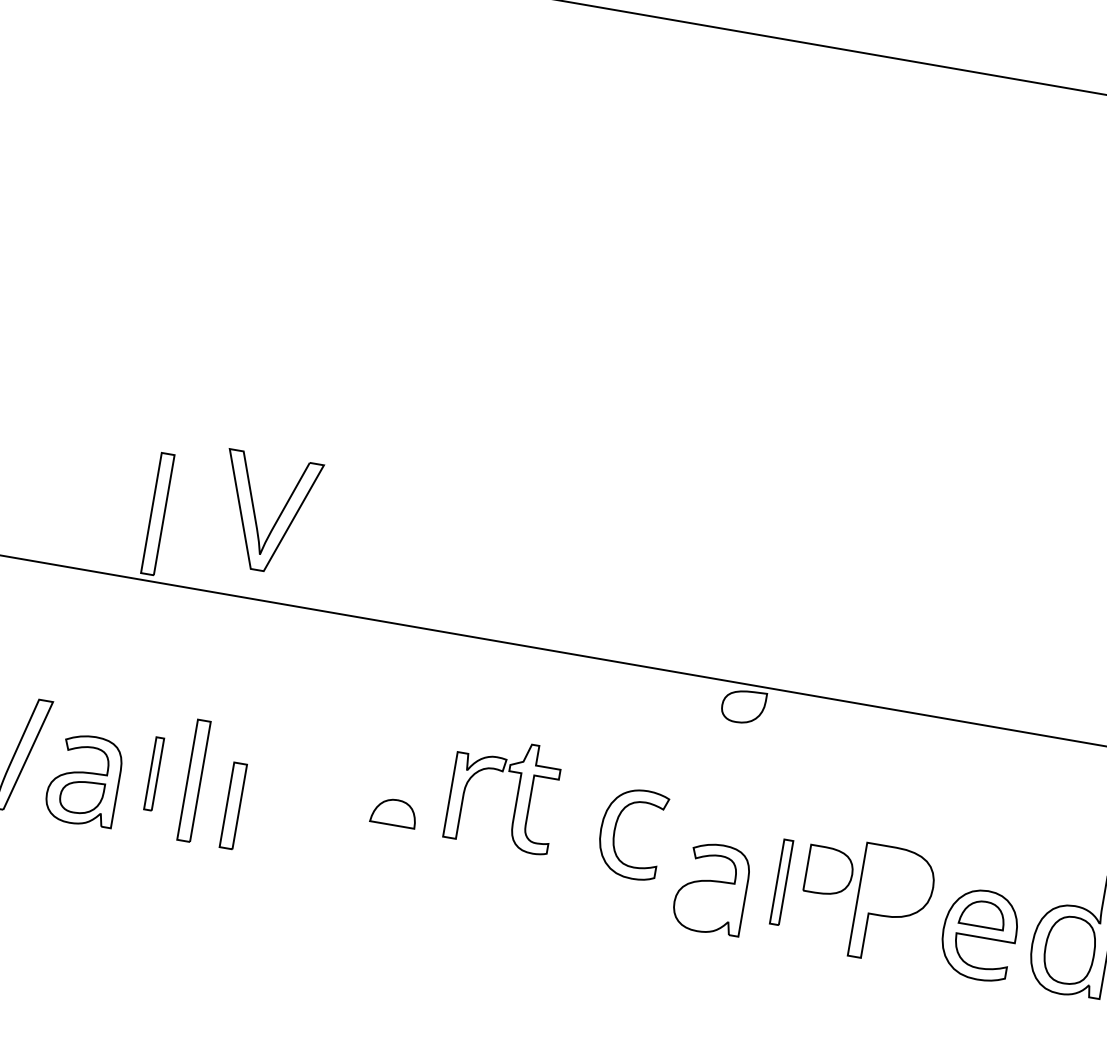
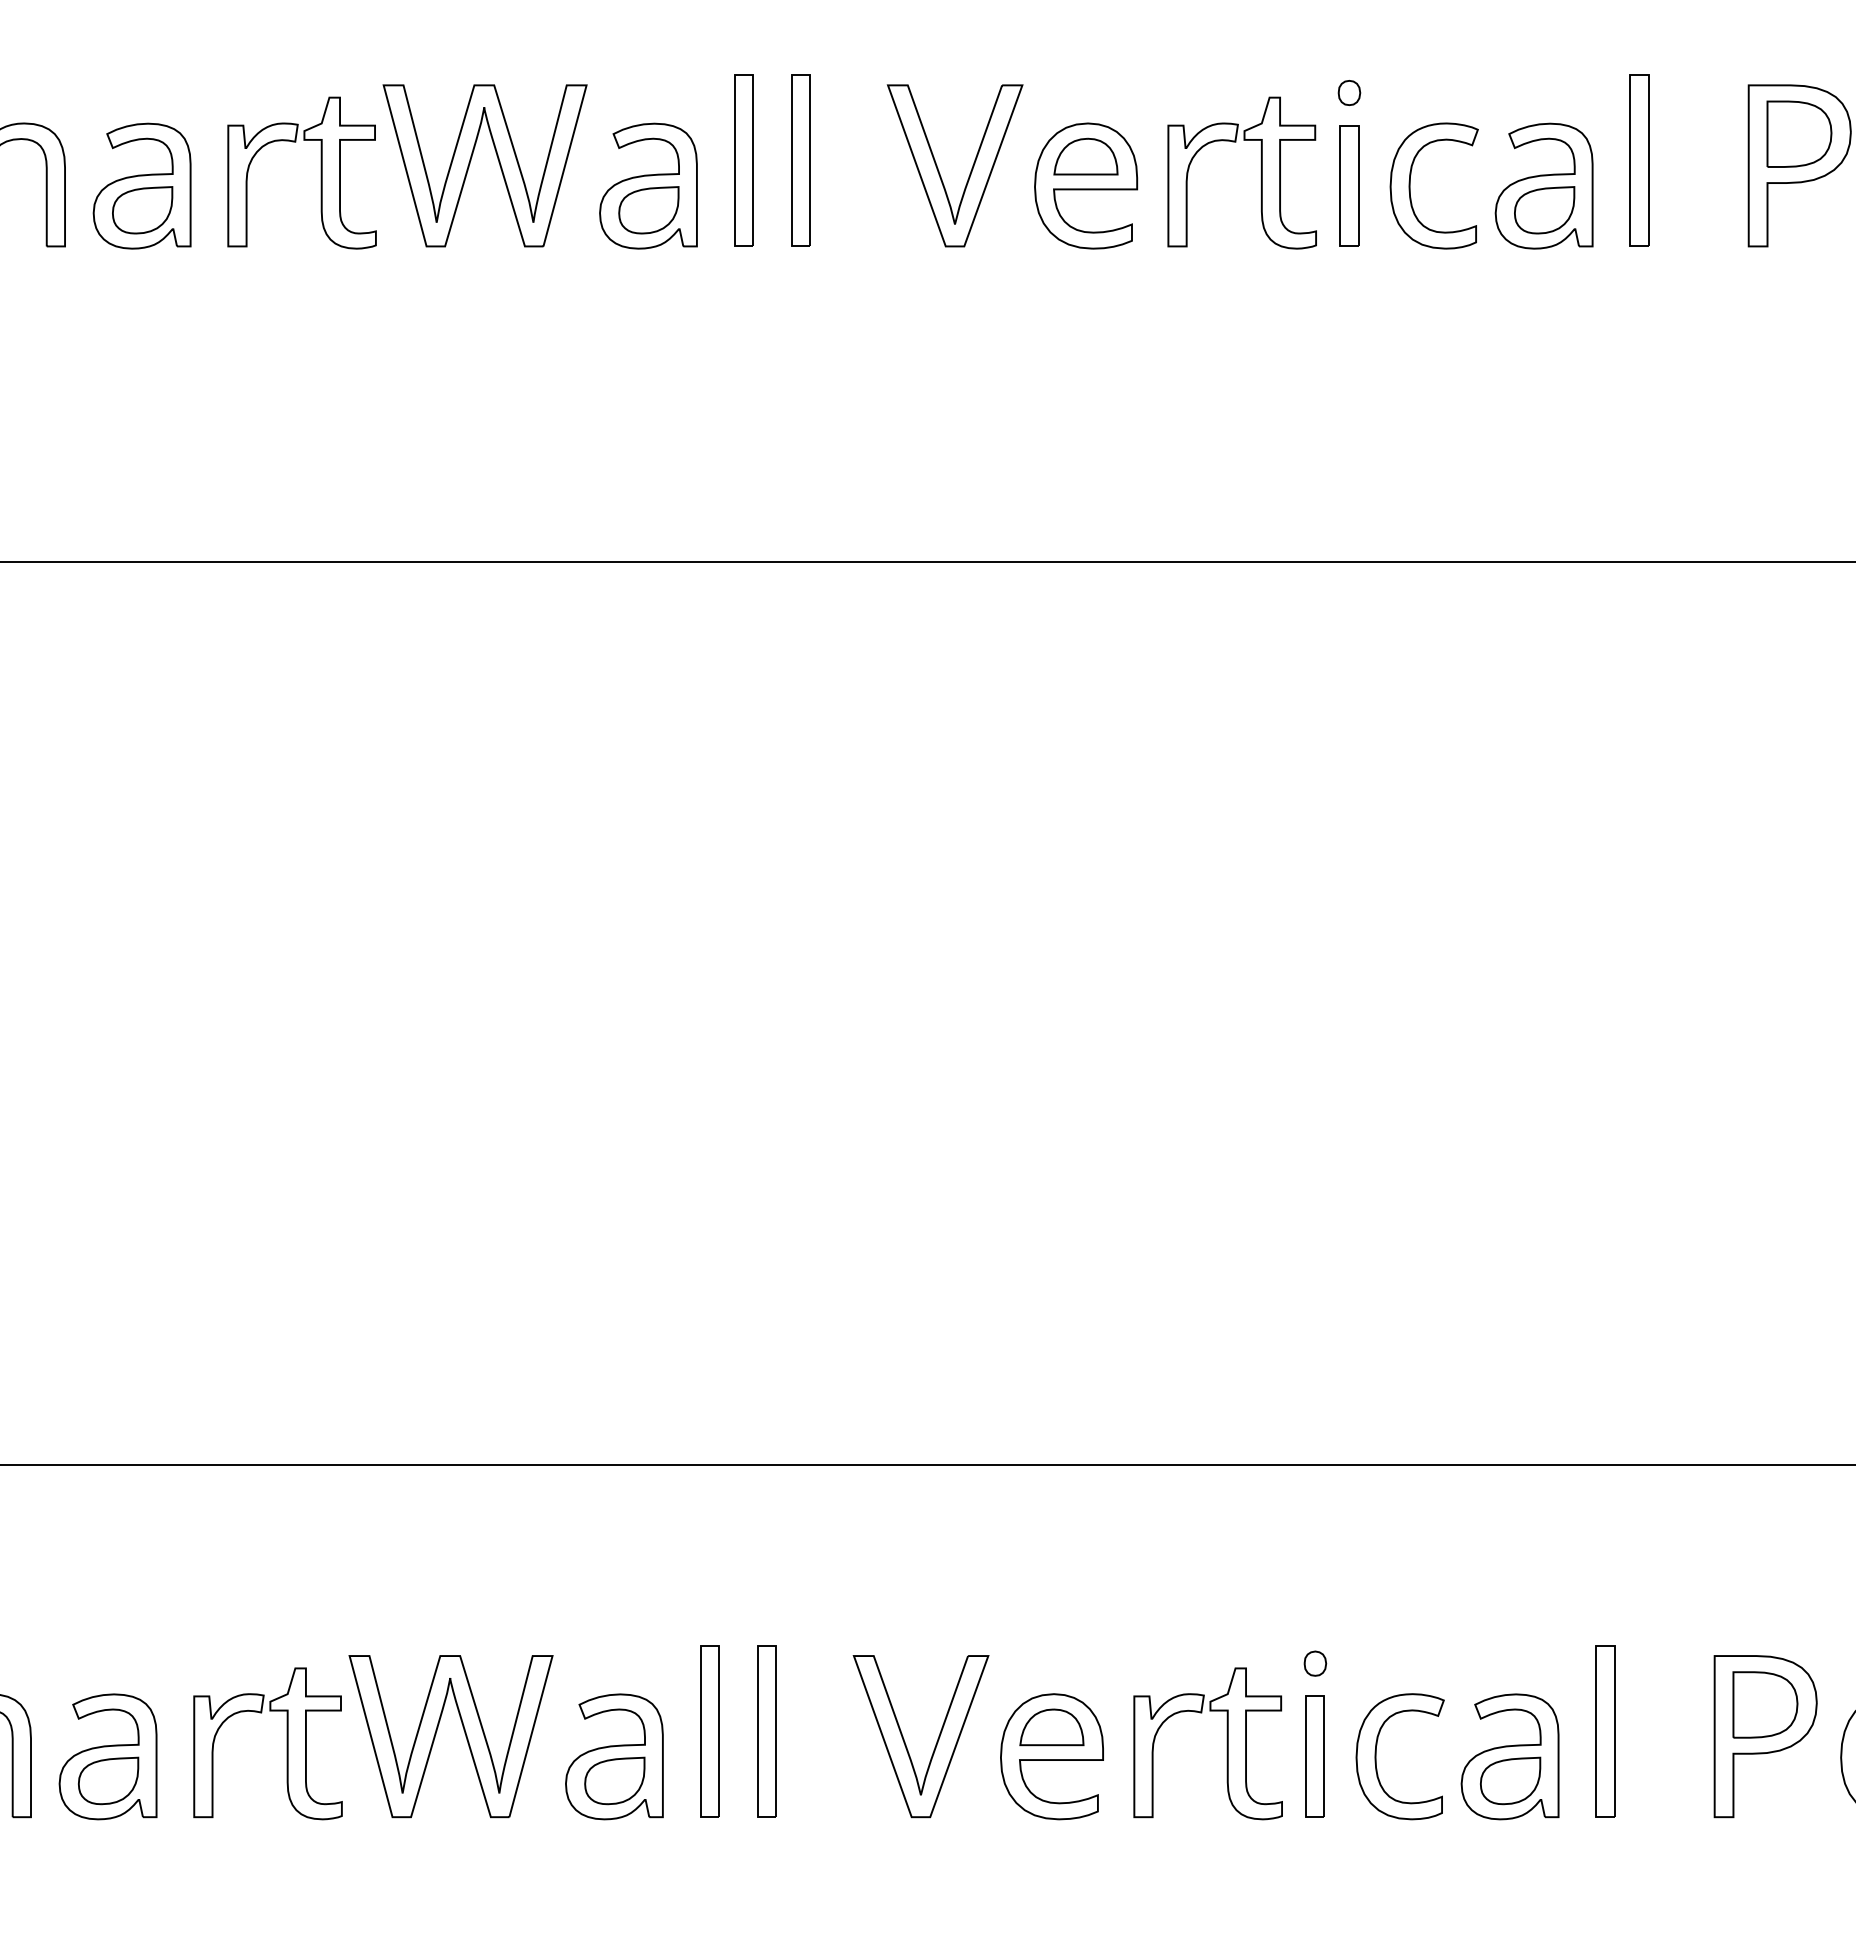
part: (157, 514) -> (652, 1370), removed
part: (255, 515) -> (905, 1741), moved
part: (743, 706) -> (1510, 1780), moved
part: (153, 773) -> (709, 1731), size x1.67
part: (516, 796) -> (1226, 1743), moved
part: (586, 799) -> (1315, 1663), added
part: (232, 805) -> (1314, 1756), moved
part: (615, 830) -> (1376, 1756), moved
part: (390, 832) -> (1051, 1756), added
part: (829, 871) -> (1765, 1704), moved
part: (781, 882) -> (1605, 1731), size x1.43

